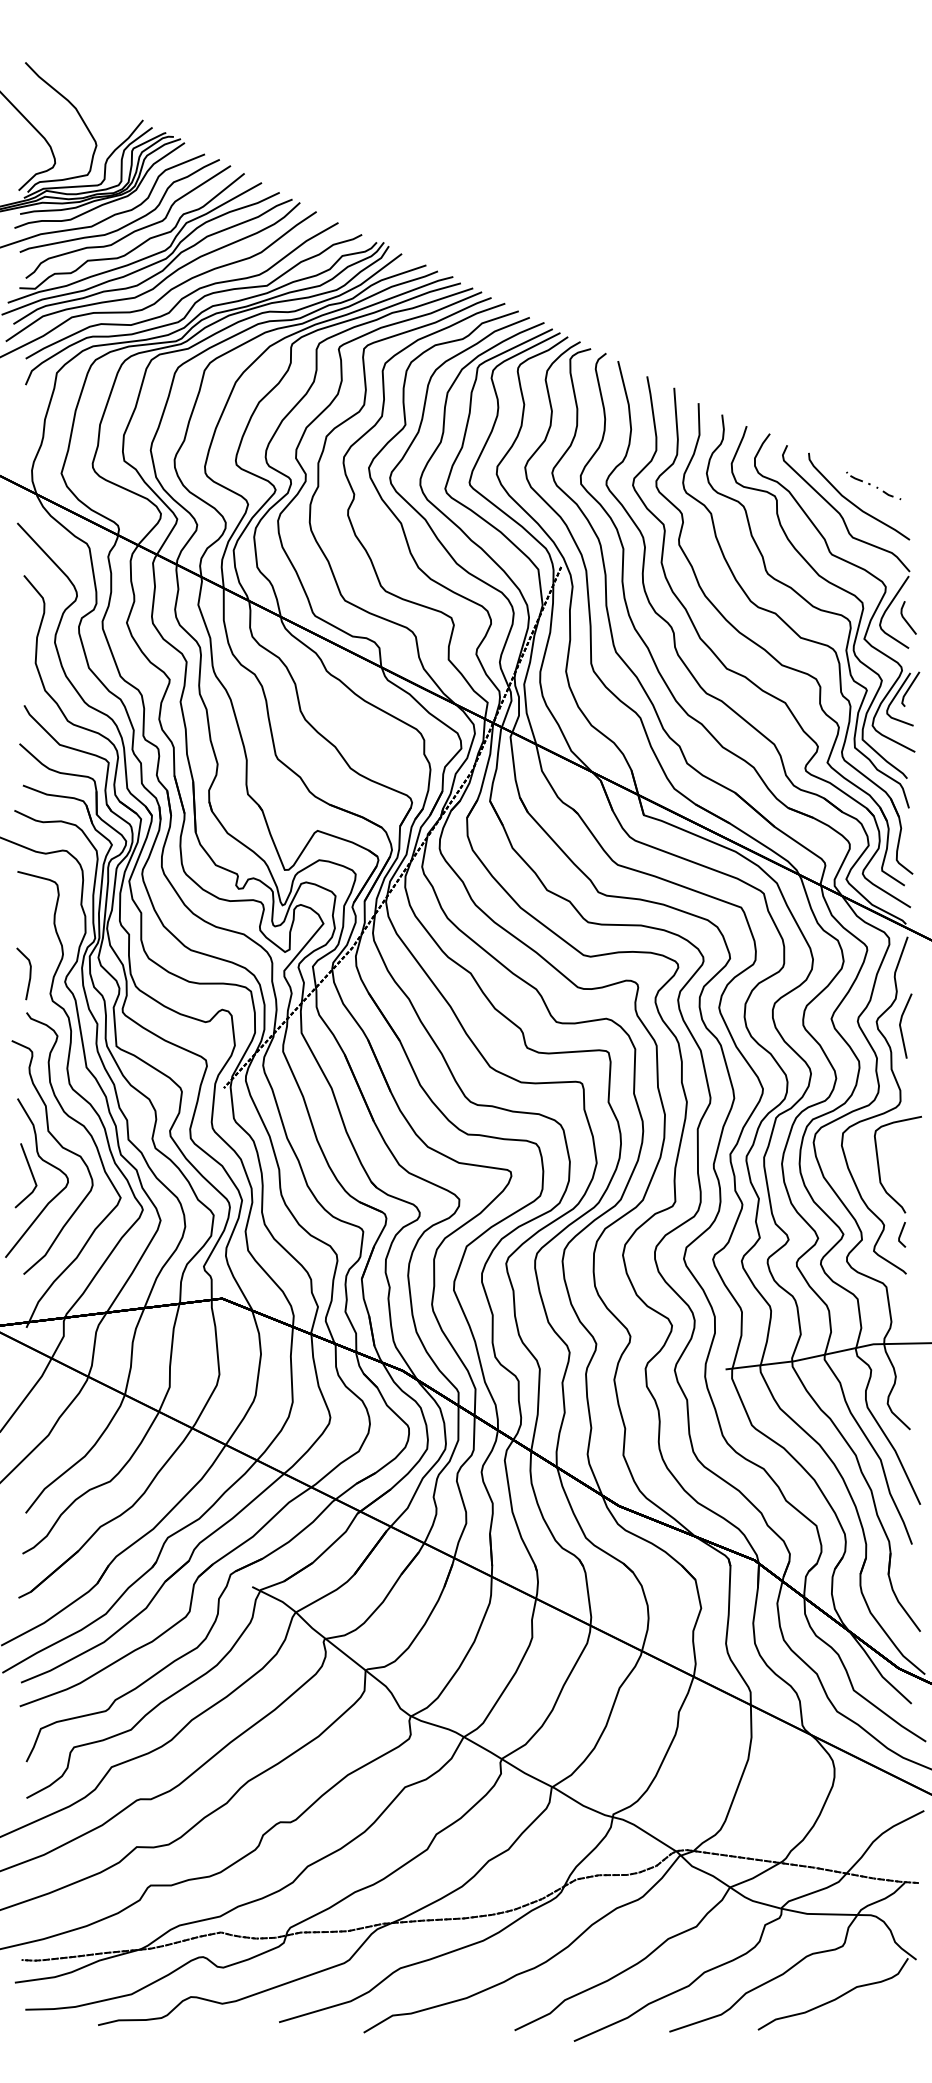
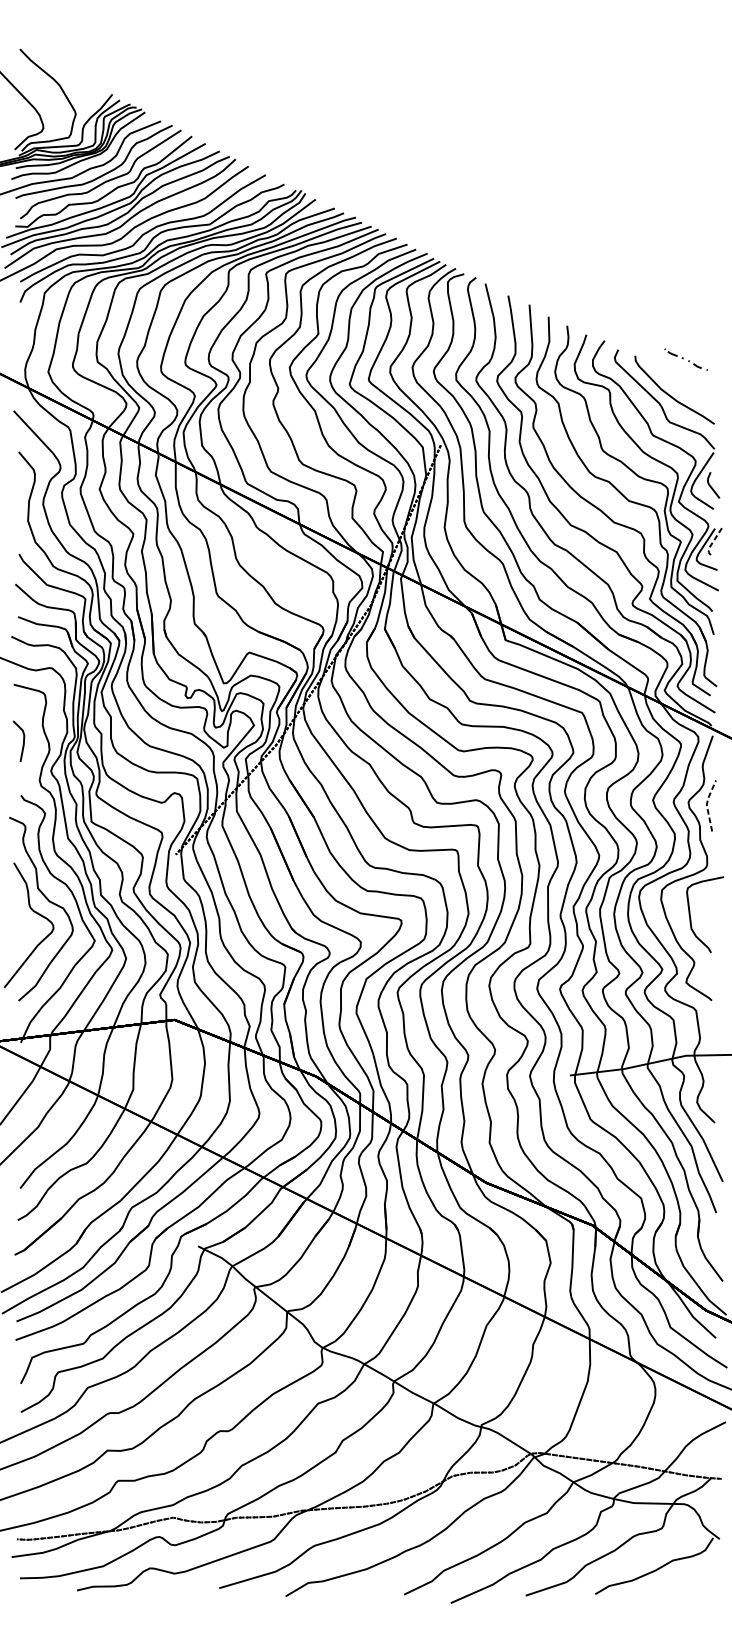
part: (873, 485) -> (686, 359), moved
line: (907, 690) -> (712, 542), solid -> dashed
line: (29, 973) -> (23, 741), moved
line: (899, 1024) -> (706, 804), solid -> dashed
line: (30, 1172) -> (24, 920), removed
line: (901, 1234) -> (707, 969), removed

